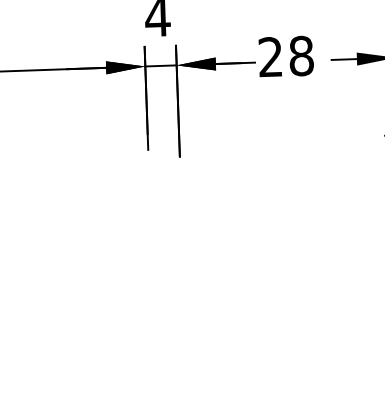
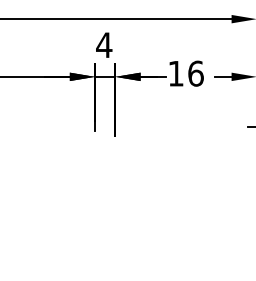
text: (285, 56) -> (185, 73), 28 -> 16

